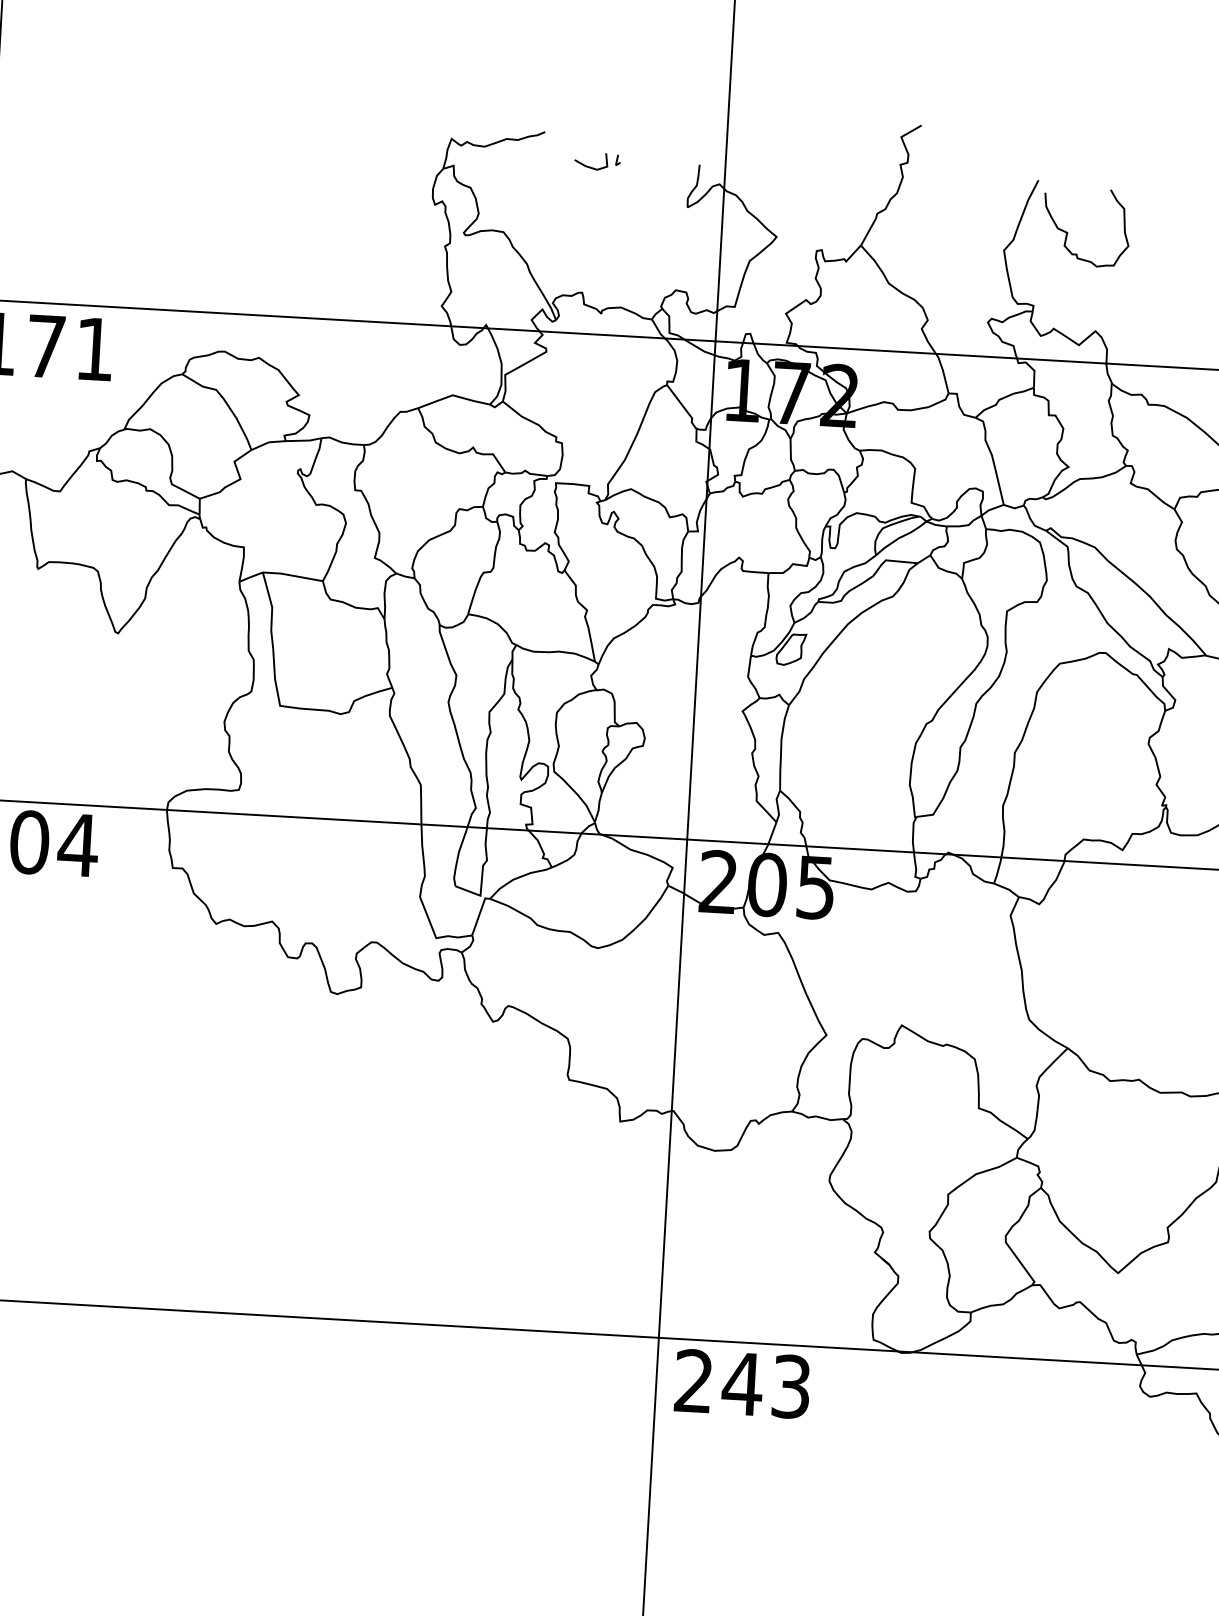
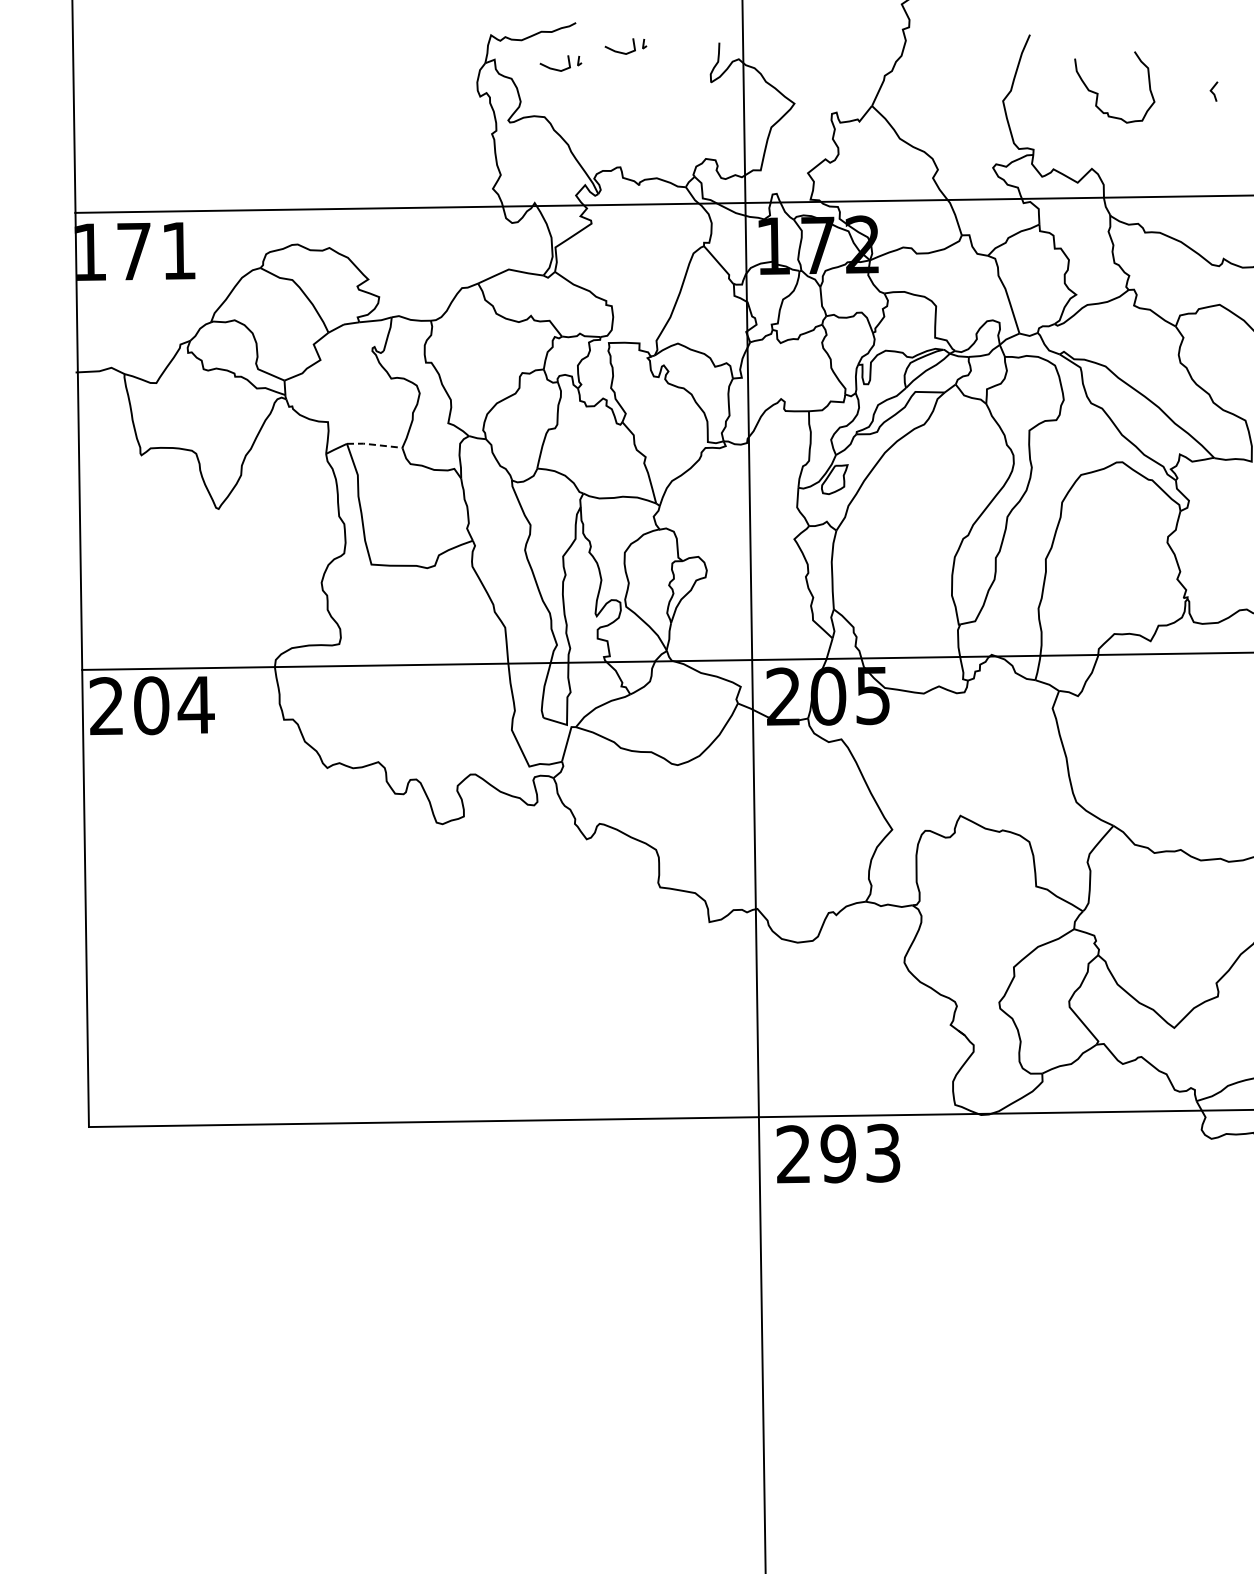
part: (523, 181) -> (559, 69), added
curve: (1068, 232) -> (1098, 93), moved
line: (292, 575) -> (374, 444), solid -> dashed
text: (742, 1383) -> (838, 1153), 243 -> 293

